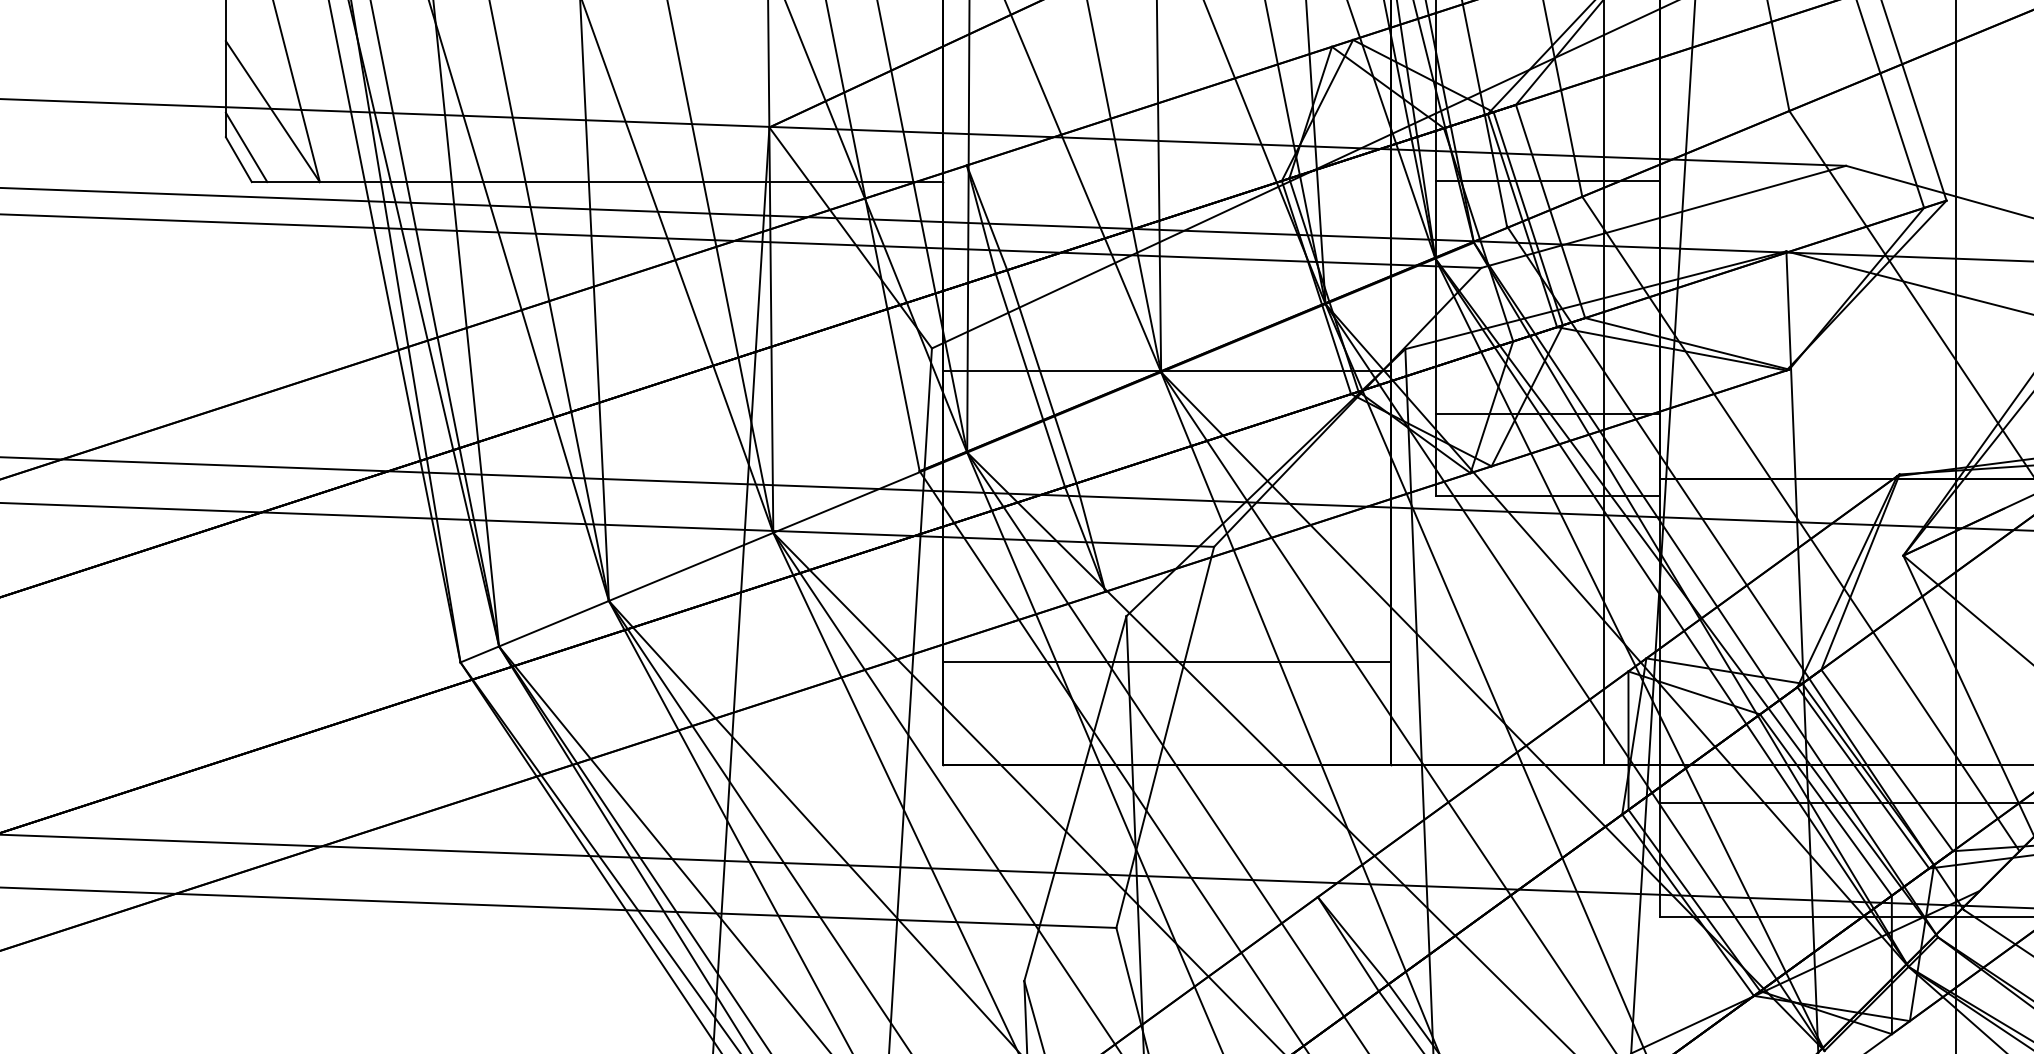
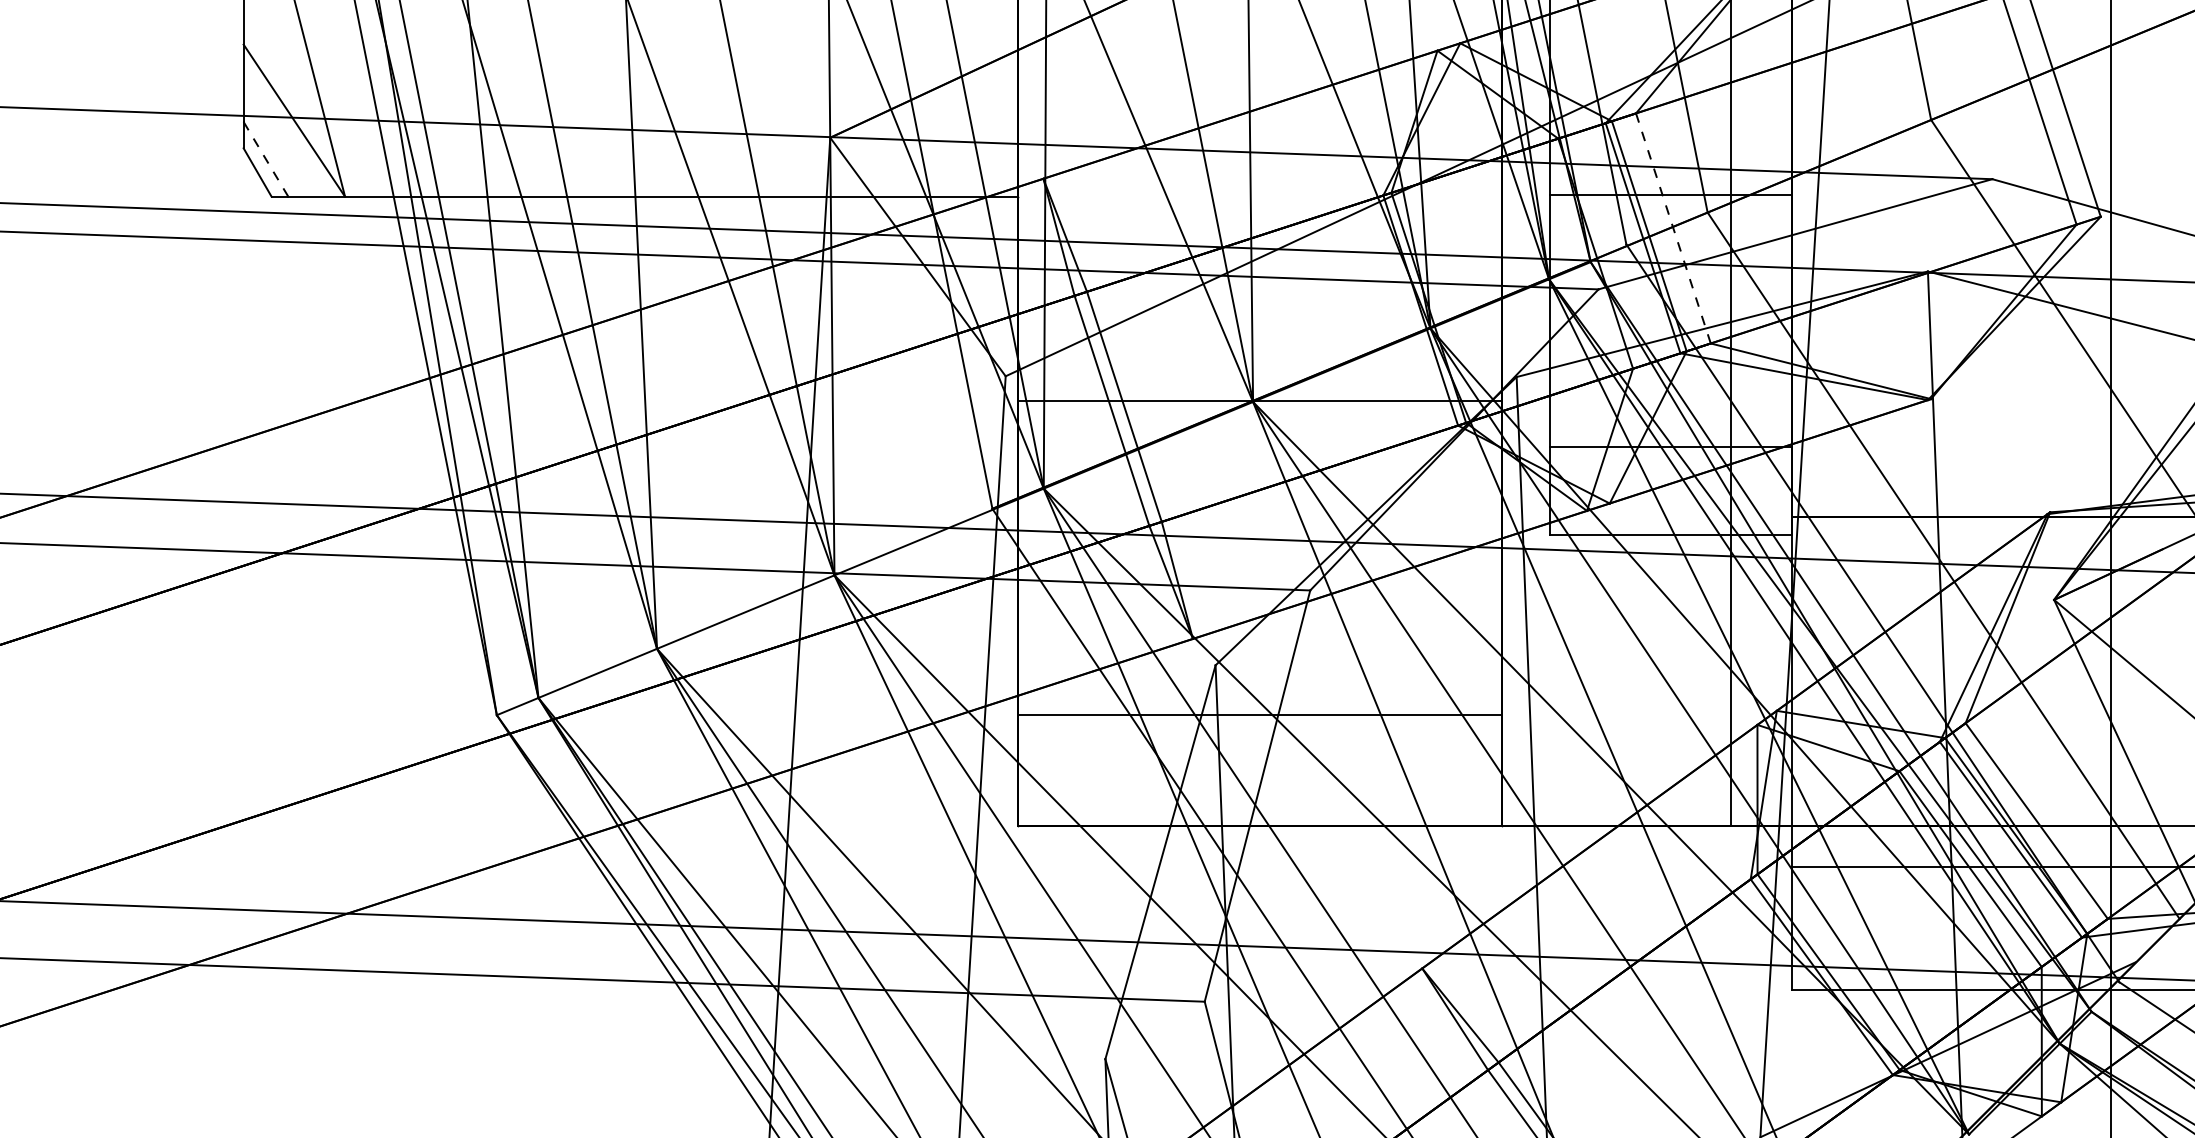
line: (247, 147) -> (266, 159), solid -> dashed
line: (1550, 211) -> (1673, 228), solid -> dashed

